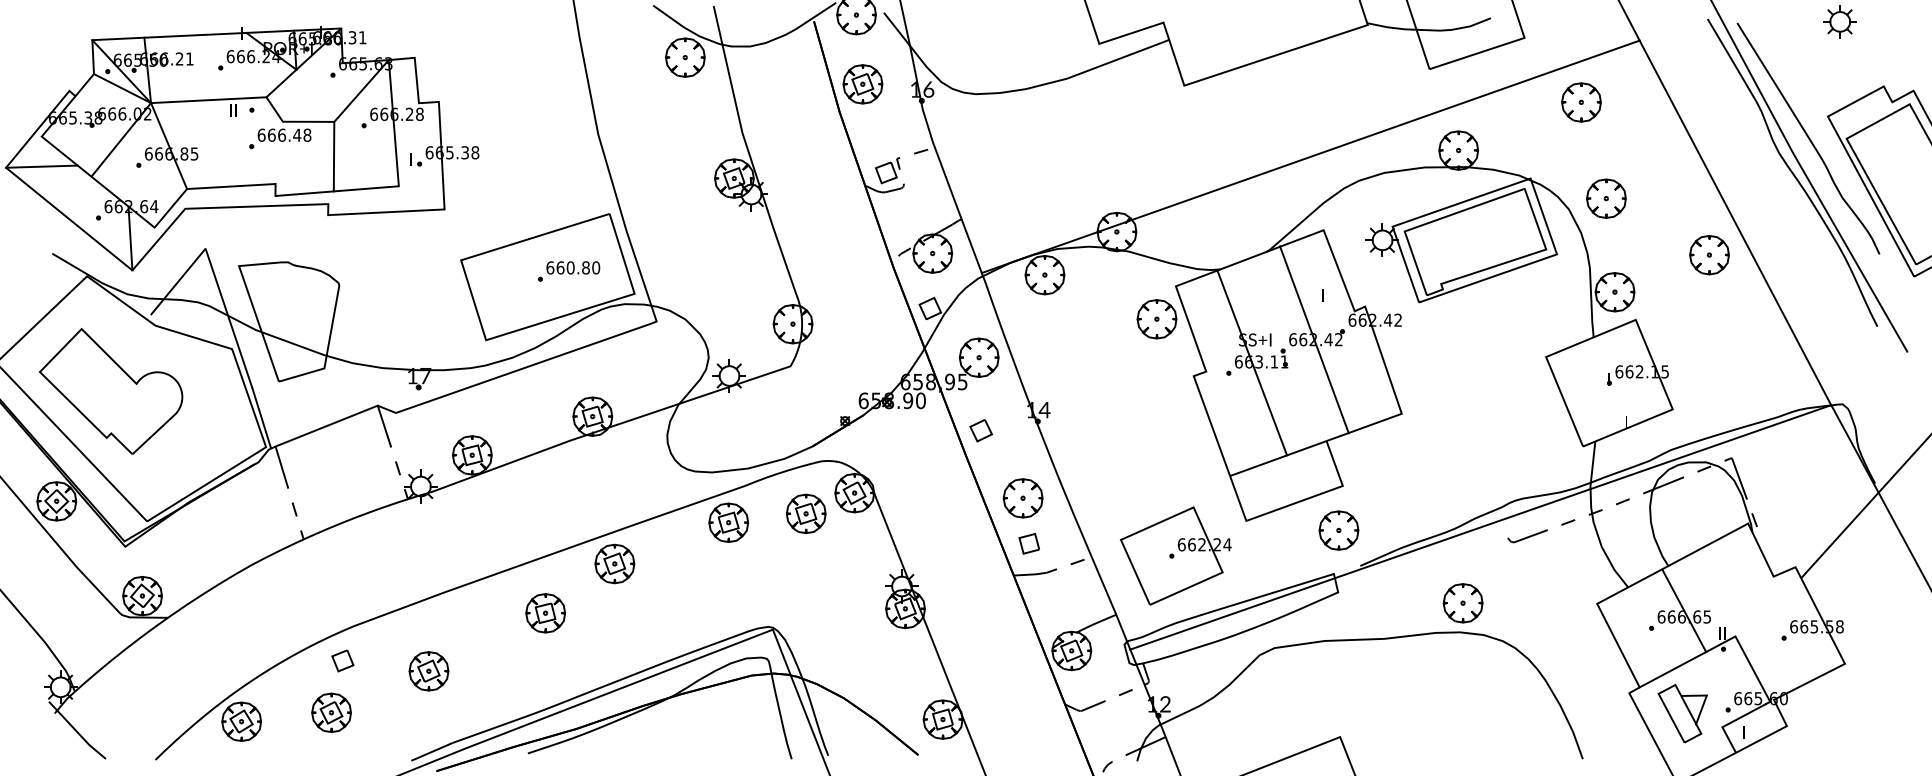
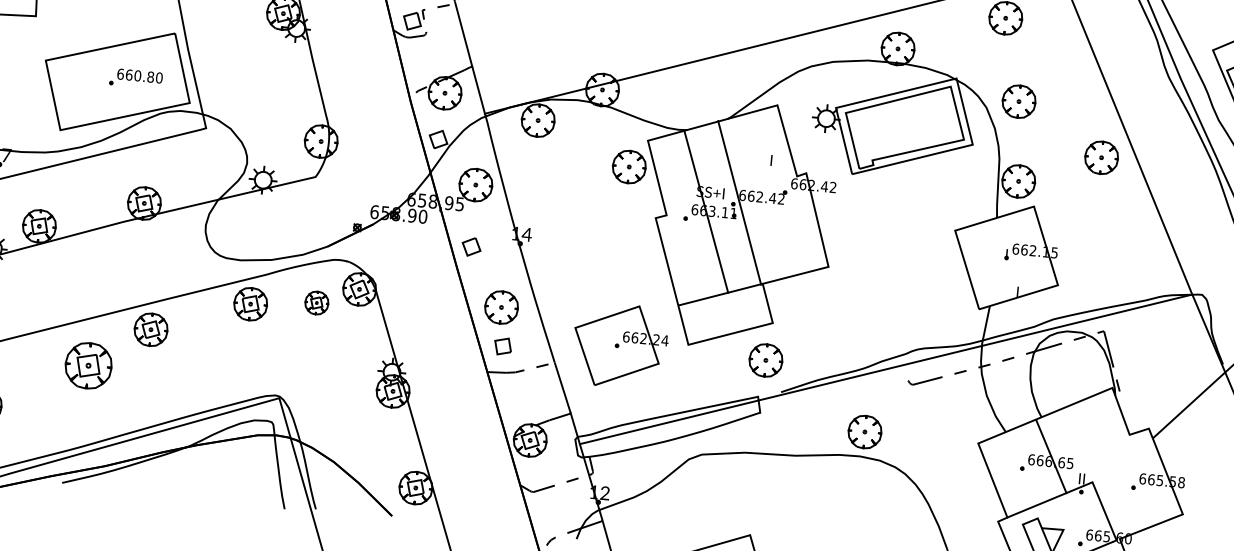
line: (1314, 339) -> (739, 202), moved
part: (805, 513) -> (316, 302), size x0.7
part: (1175, 555) -> (620, 345), moved
part: (545, 613) -> (88, 366), size x1.4

